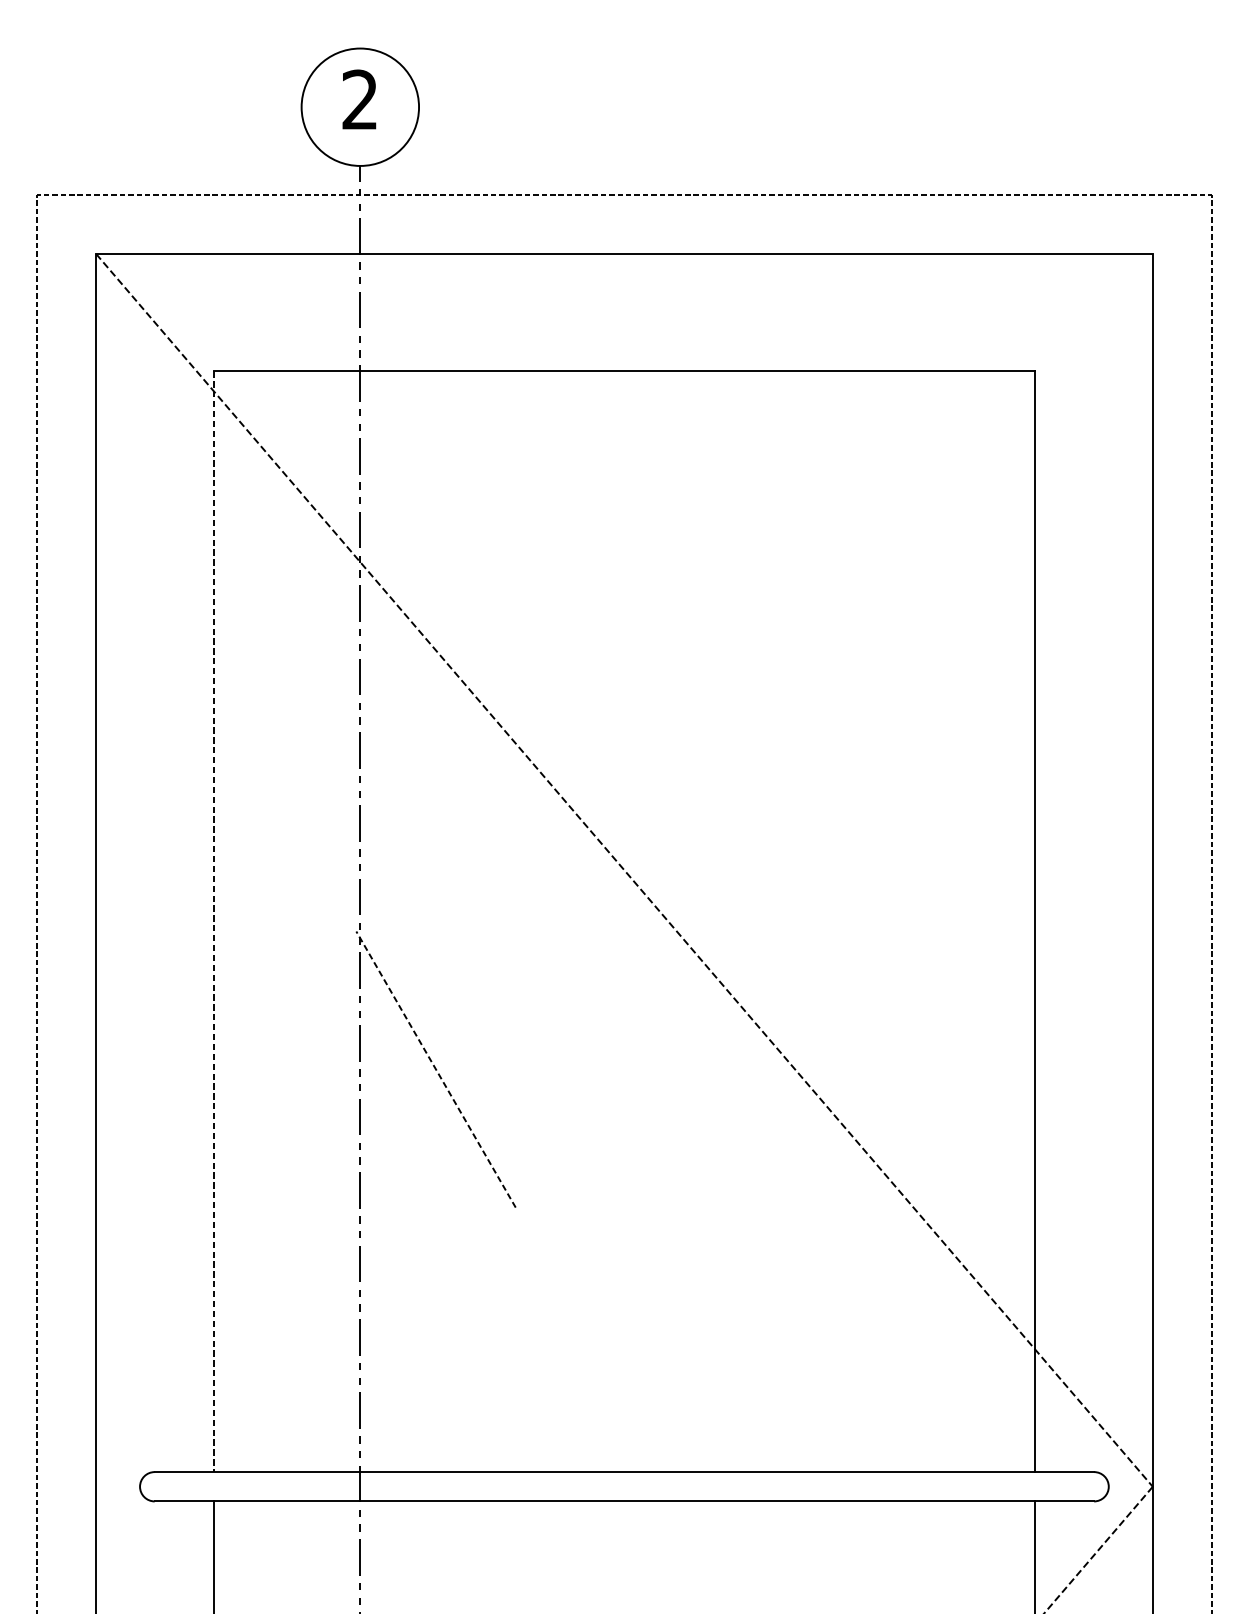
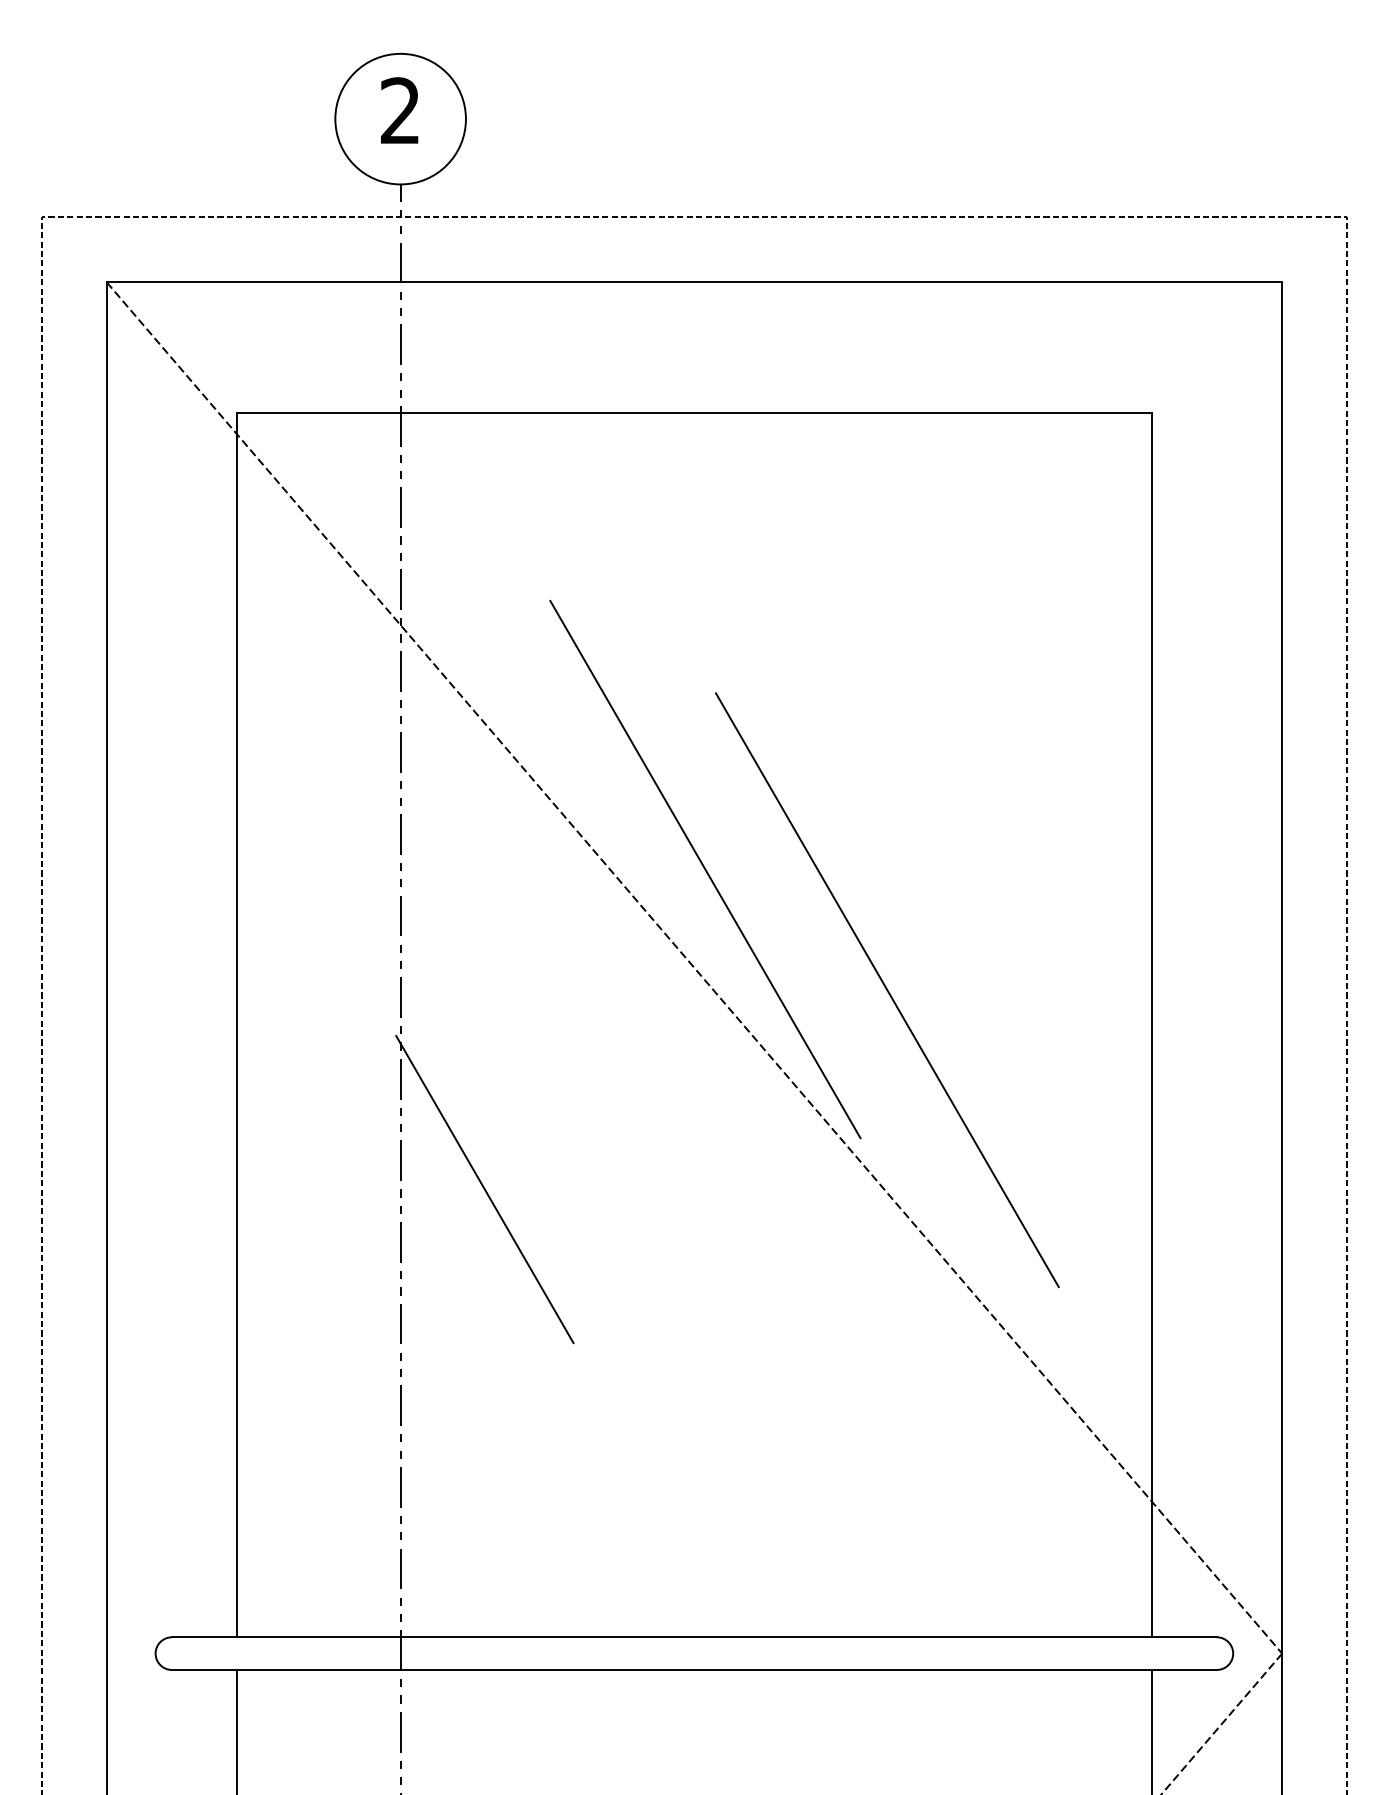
line: (634, 781) -> (705, 869), added
line: (797, 890) -> (886, 990), added
line: (213, 922) -> (237, 1025), dashed -> solid
line: (435, 1069) -> (484, 1189), dashed -> solid

